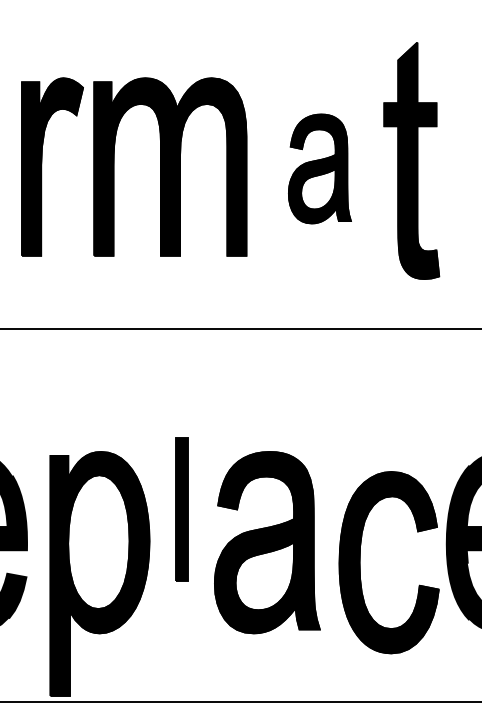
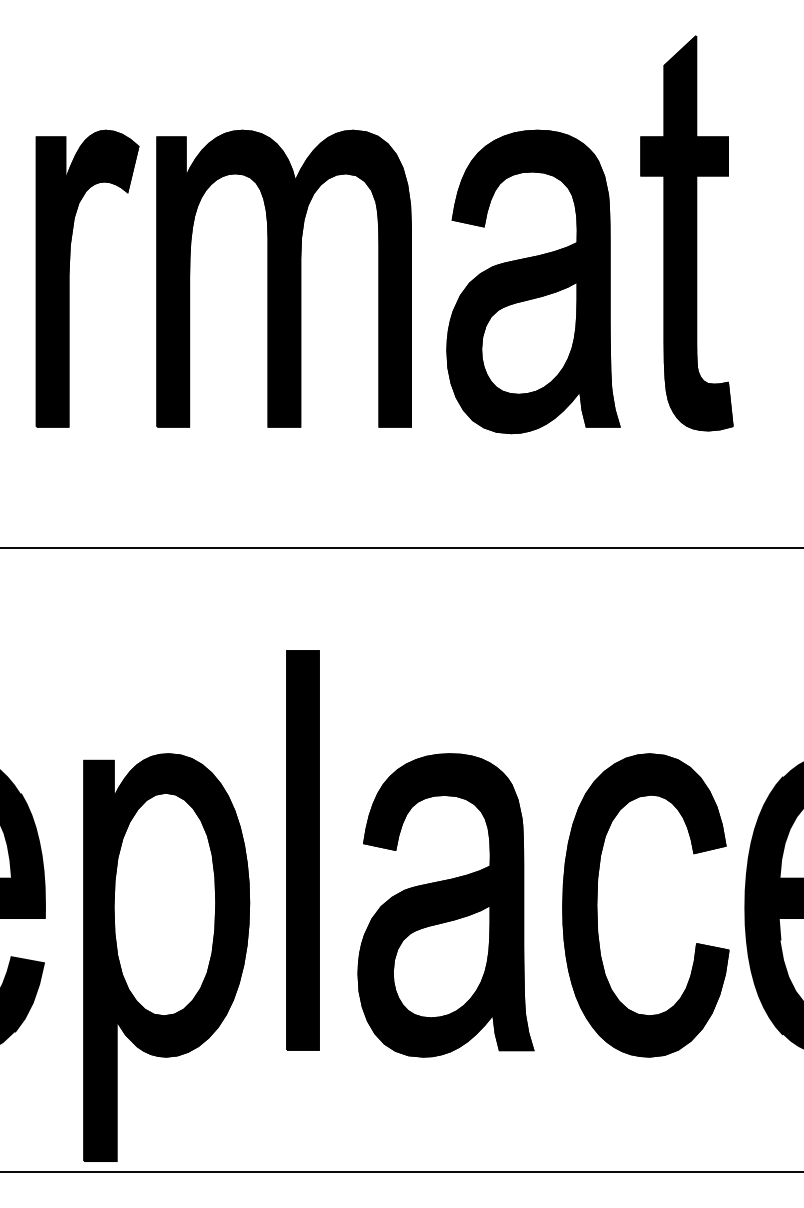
part: (411, 160) -> (686, 232), moved
part: (319, 168) -> (532, 281), size x1.67
part: (181, 509) -> (302, 850), size x1.67
part: (360, 562) -> (598, 905), moved

